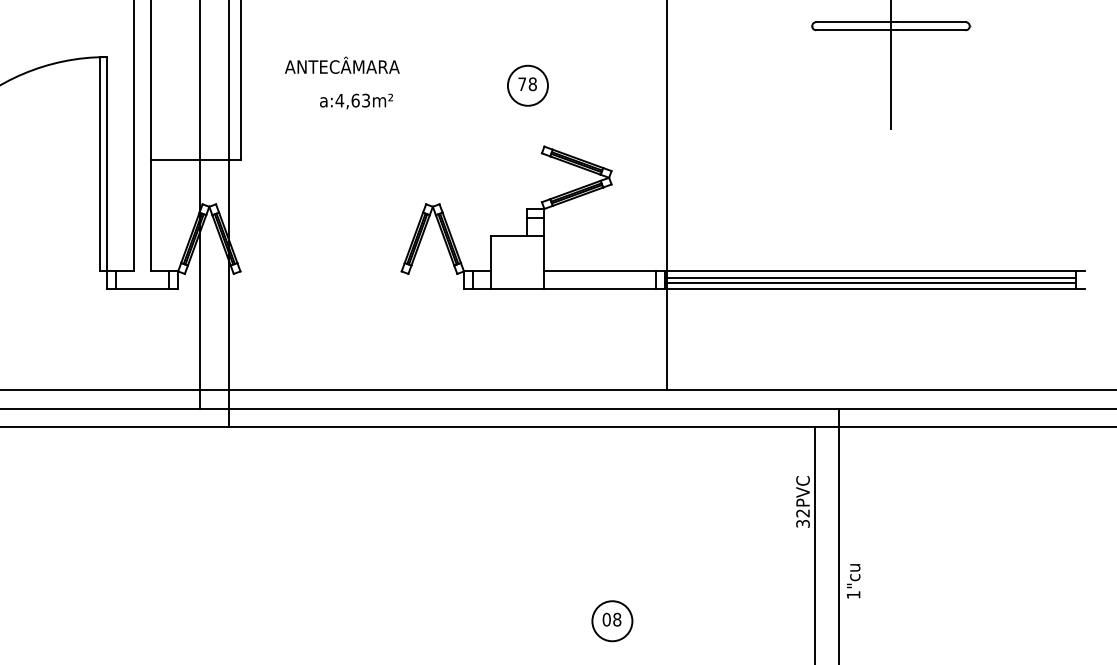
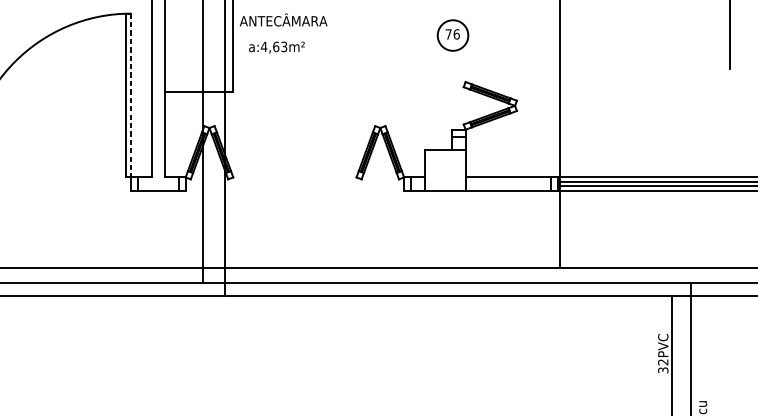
text: (342, 64) -> (283, 19), moved
text: (532, 83) -> (456, 33), 78 -> 76
text: (356, 101) -> (276, 47), moved
line: (106, 164) -> (130, 95), solid -> dashed

